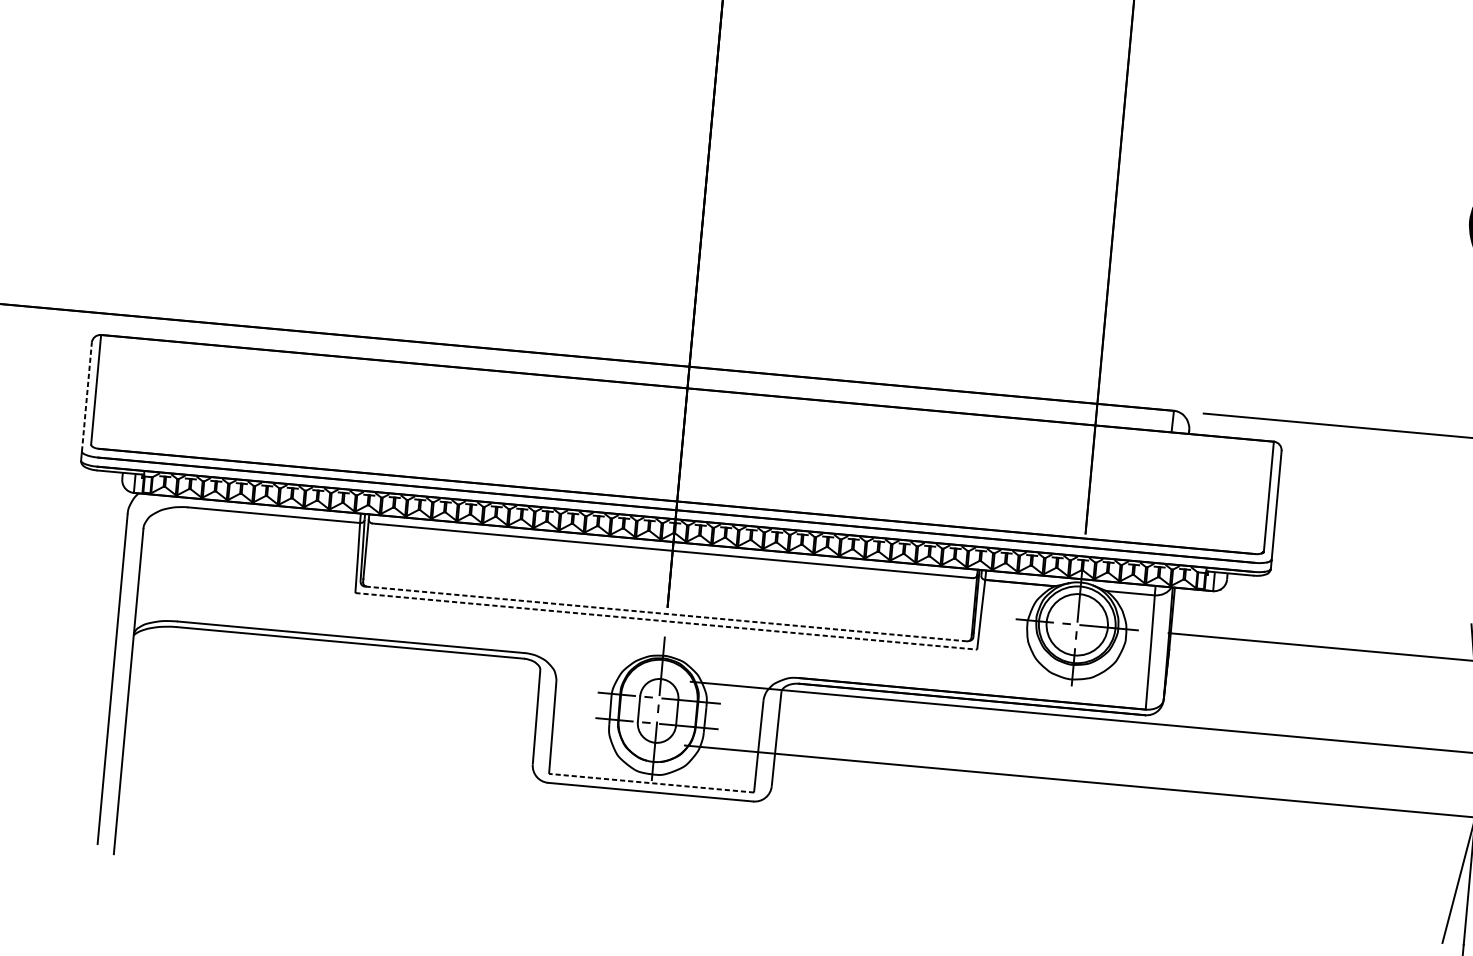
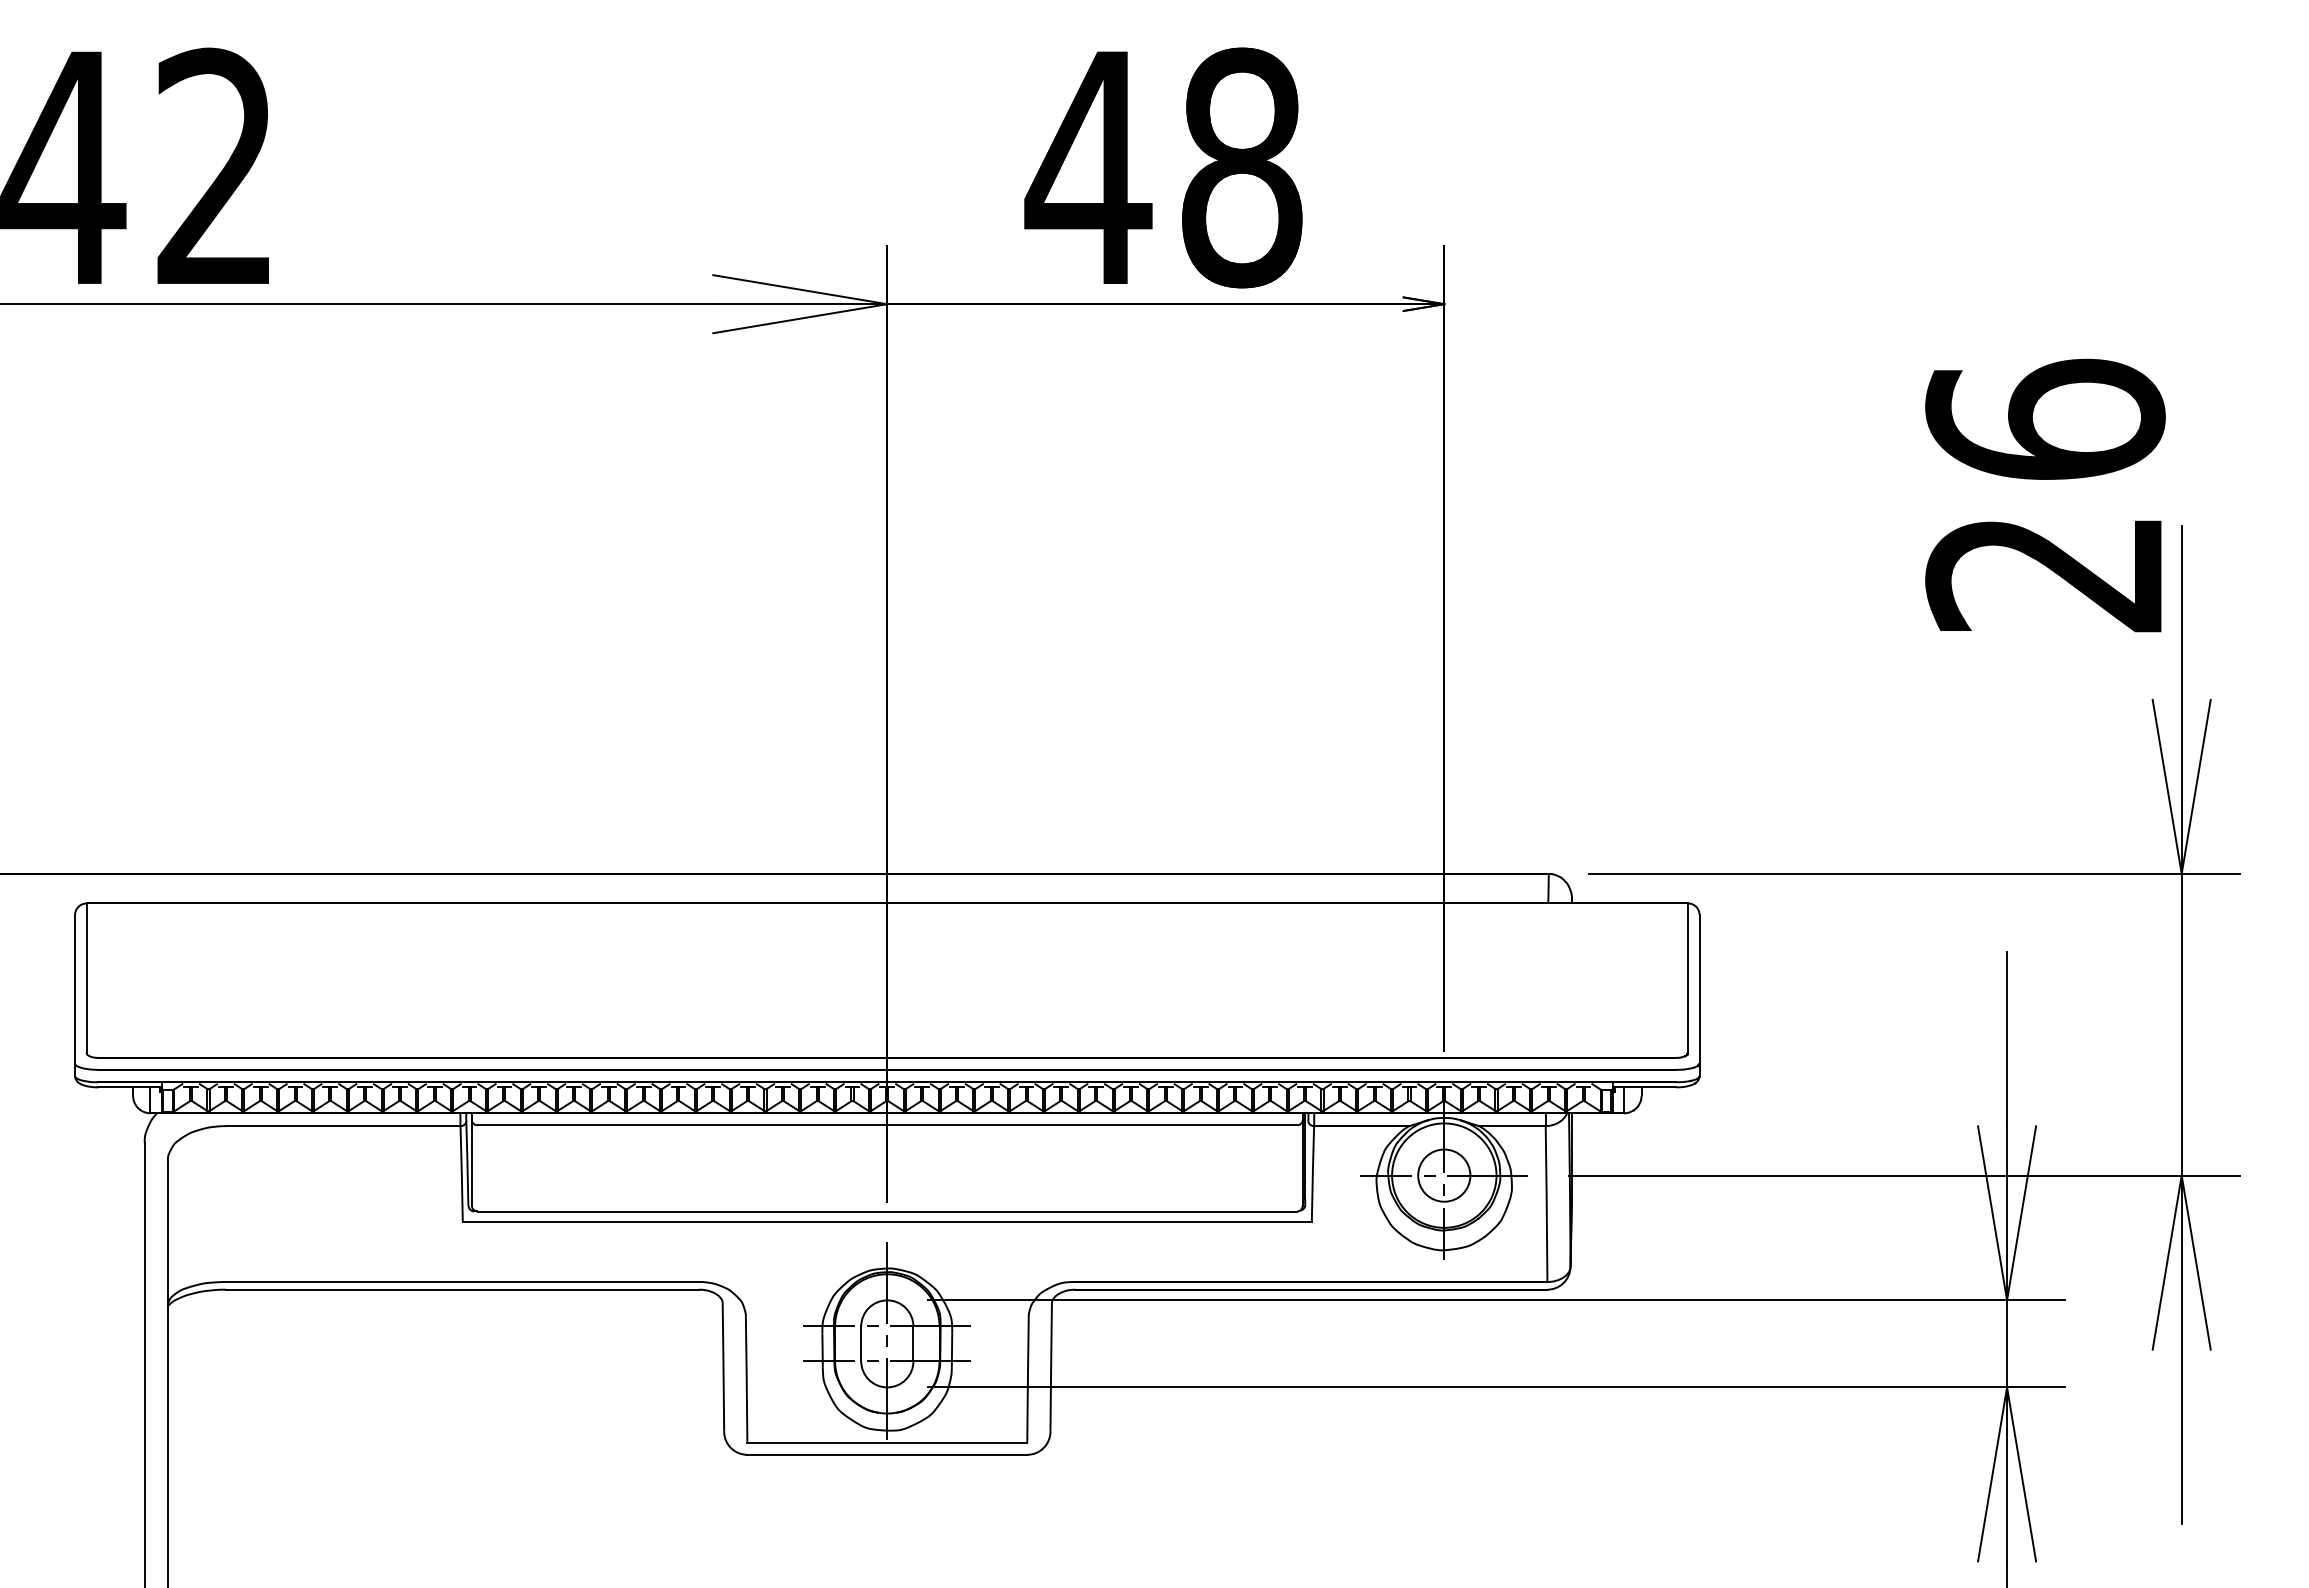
line: (87, 396) -> (75, 988), dashed -> solid
line: (667, 613) -> (887, 1211), dashed -> solid
line: (666, 621) -> (887, 1221), dashed -> solid
circle: (1077, 624) -> (1444, 1175), size x0.62
line: (651, 783) -> (887, 1442), dashed -> solid

